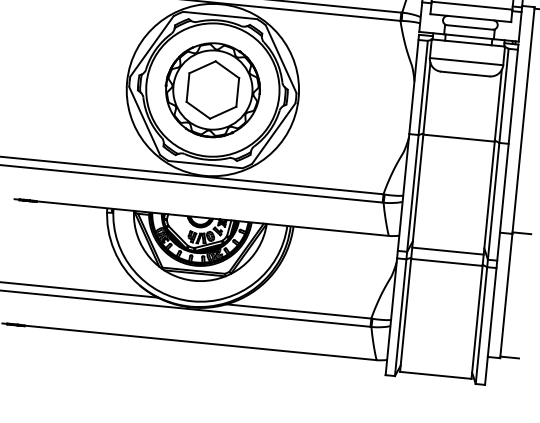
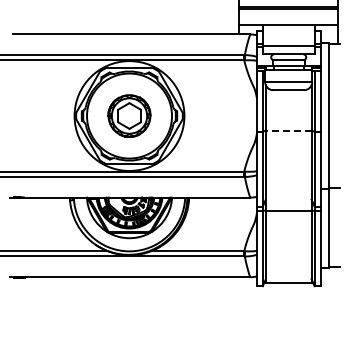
part: (212, 89) -> (129, 115), size x0.7
line: (458, 138) -> (288, 131), solid -> dashed
line: (447, 250) -> (288, 203), removed

